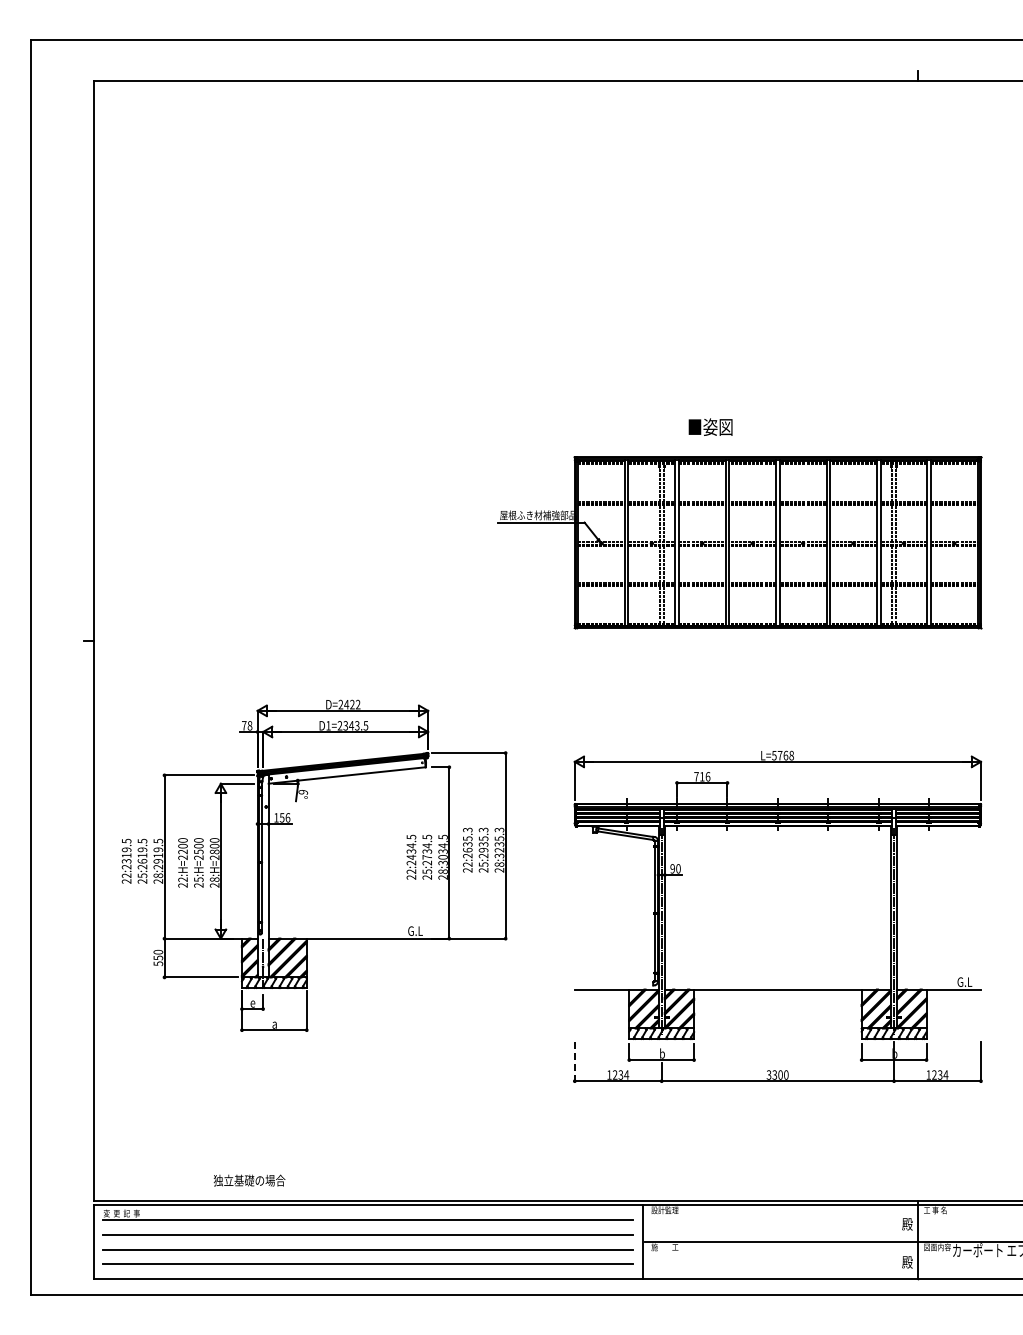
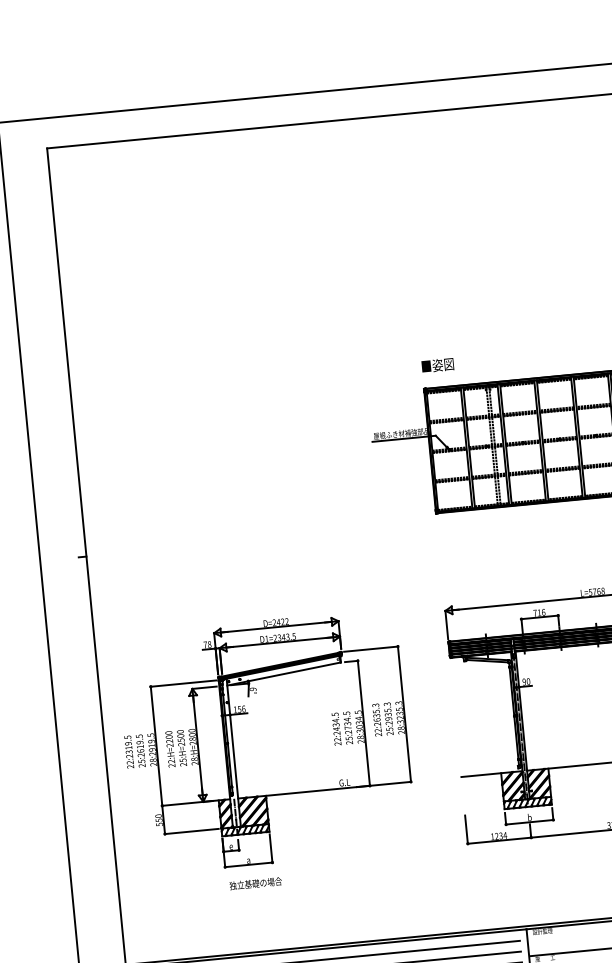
text: (710, 426) -> (437, 364), moved
part: (269, 865) -> (233, 745), moved
line: (574, 1062) -> (466, 830), dashed -> solid
text: (249, 1180) -> (255, 883), moved

